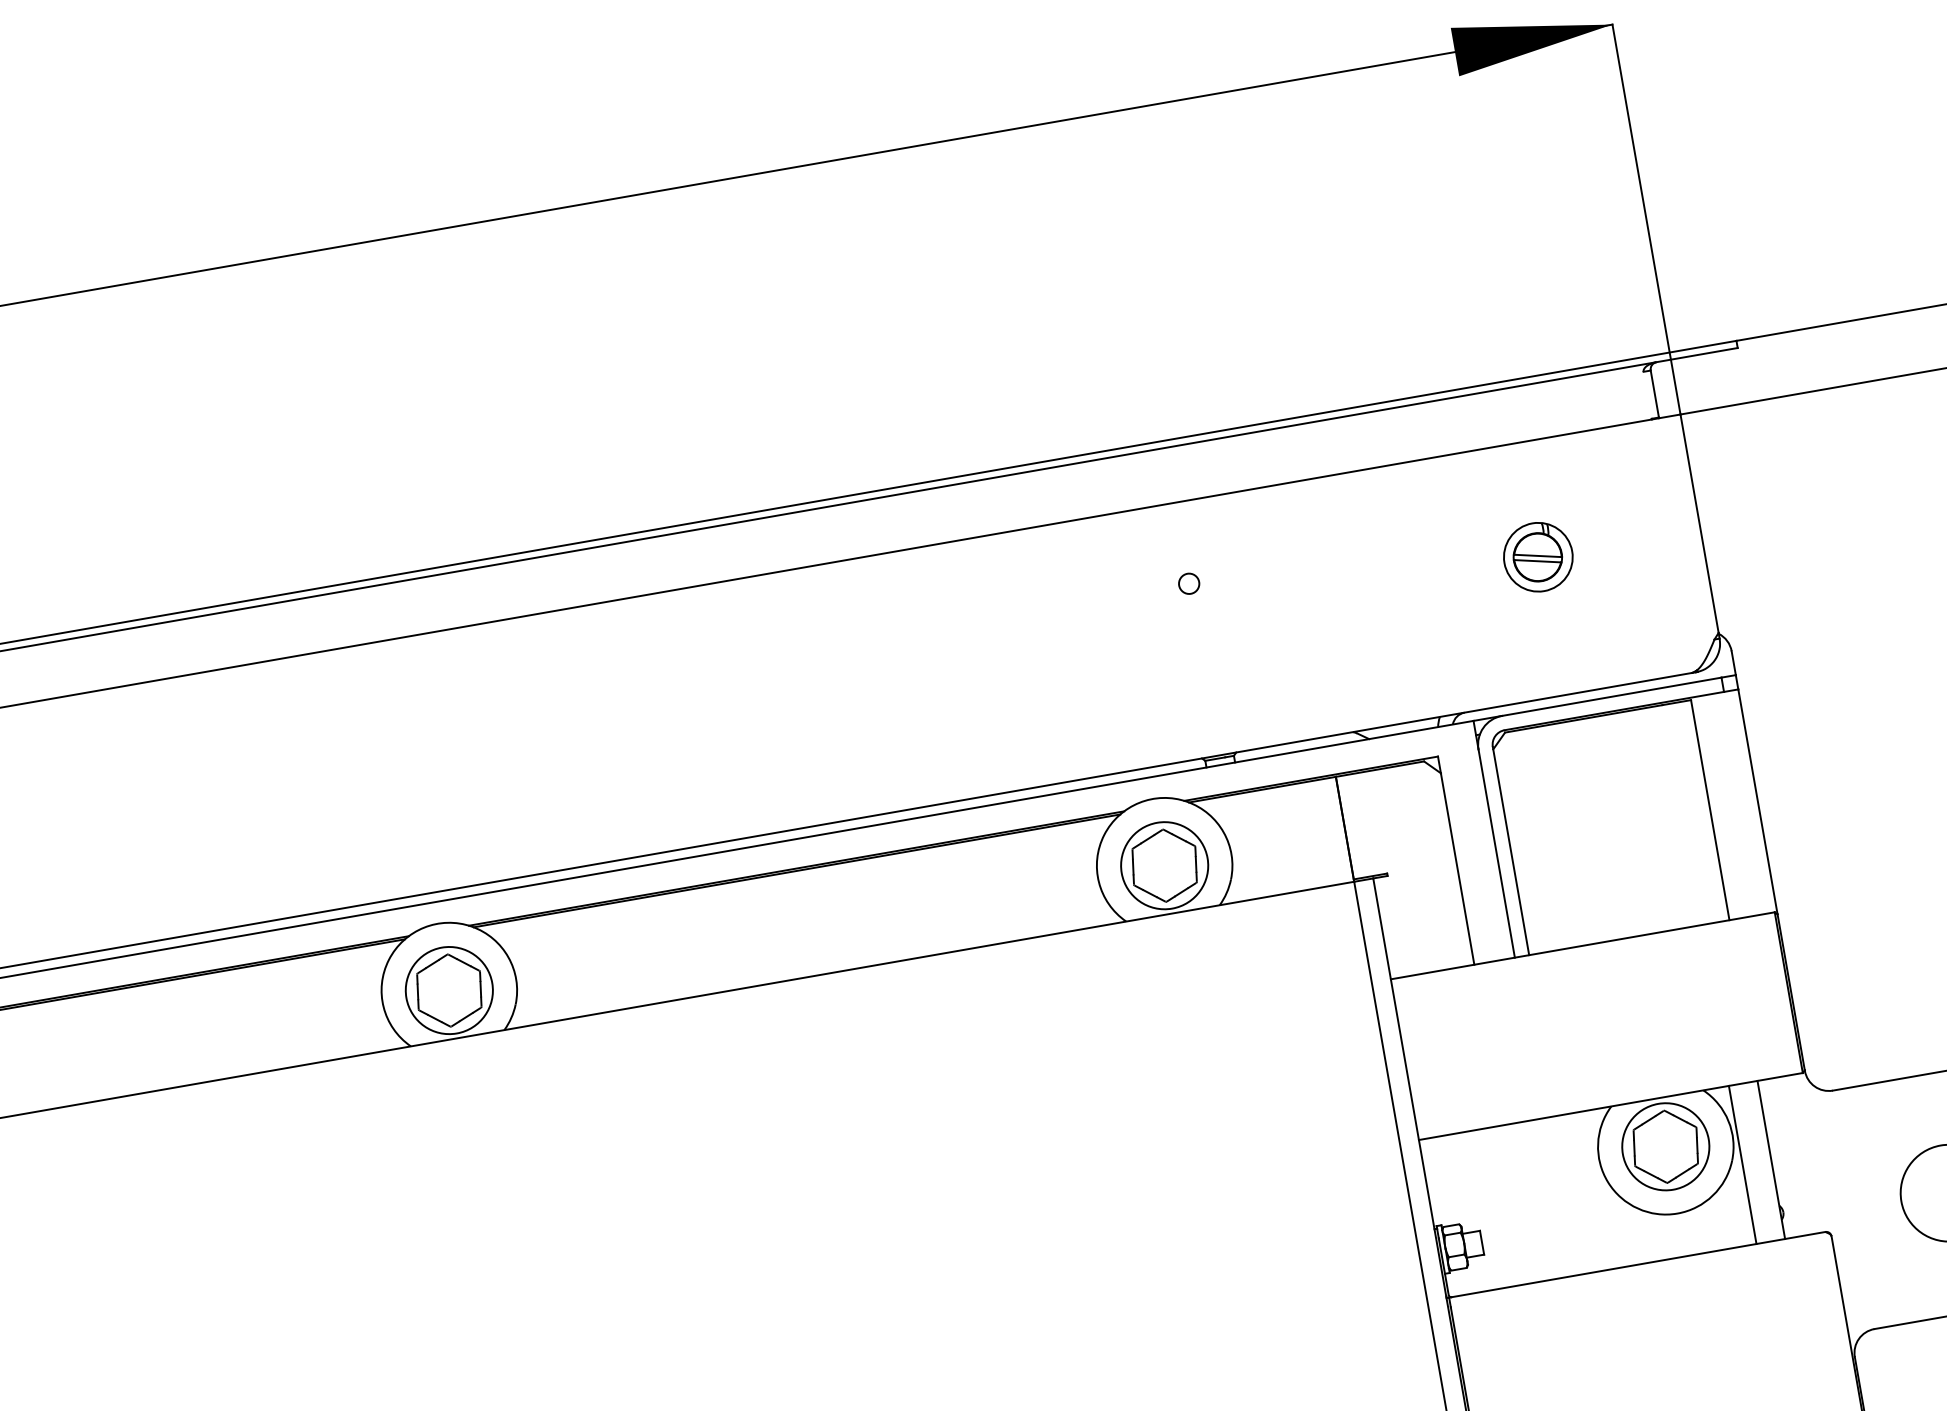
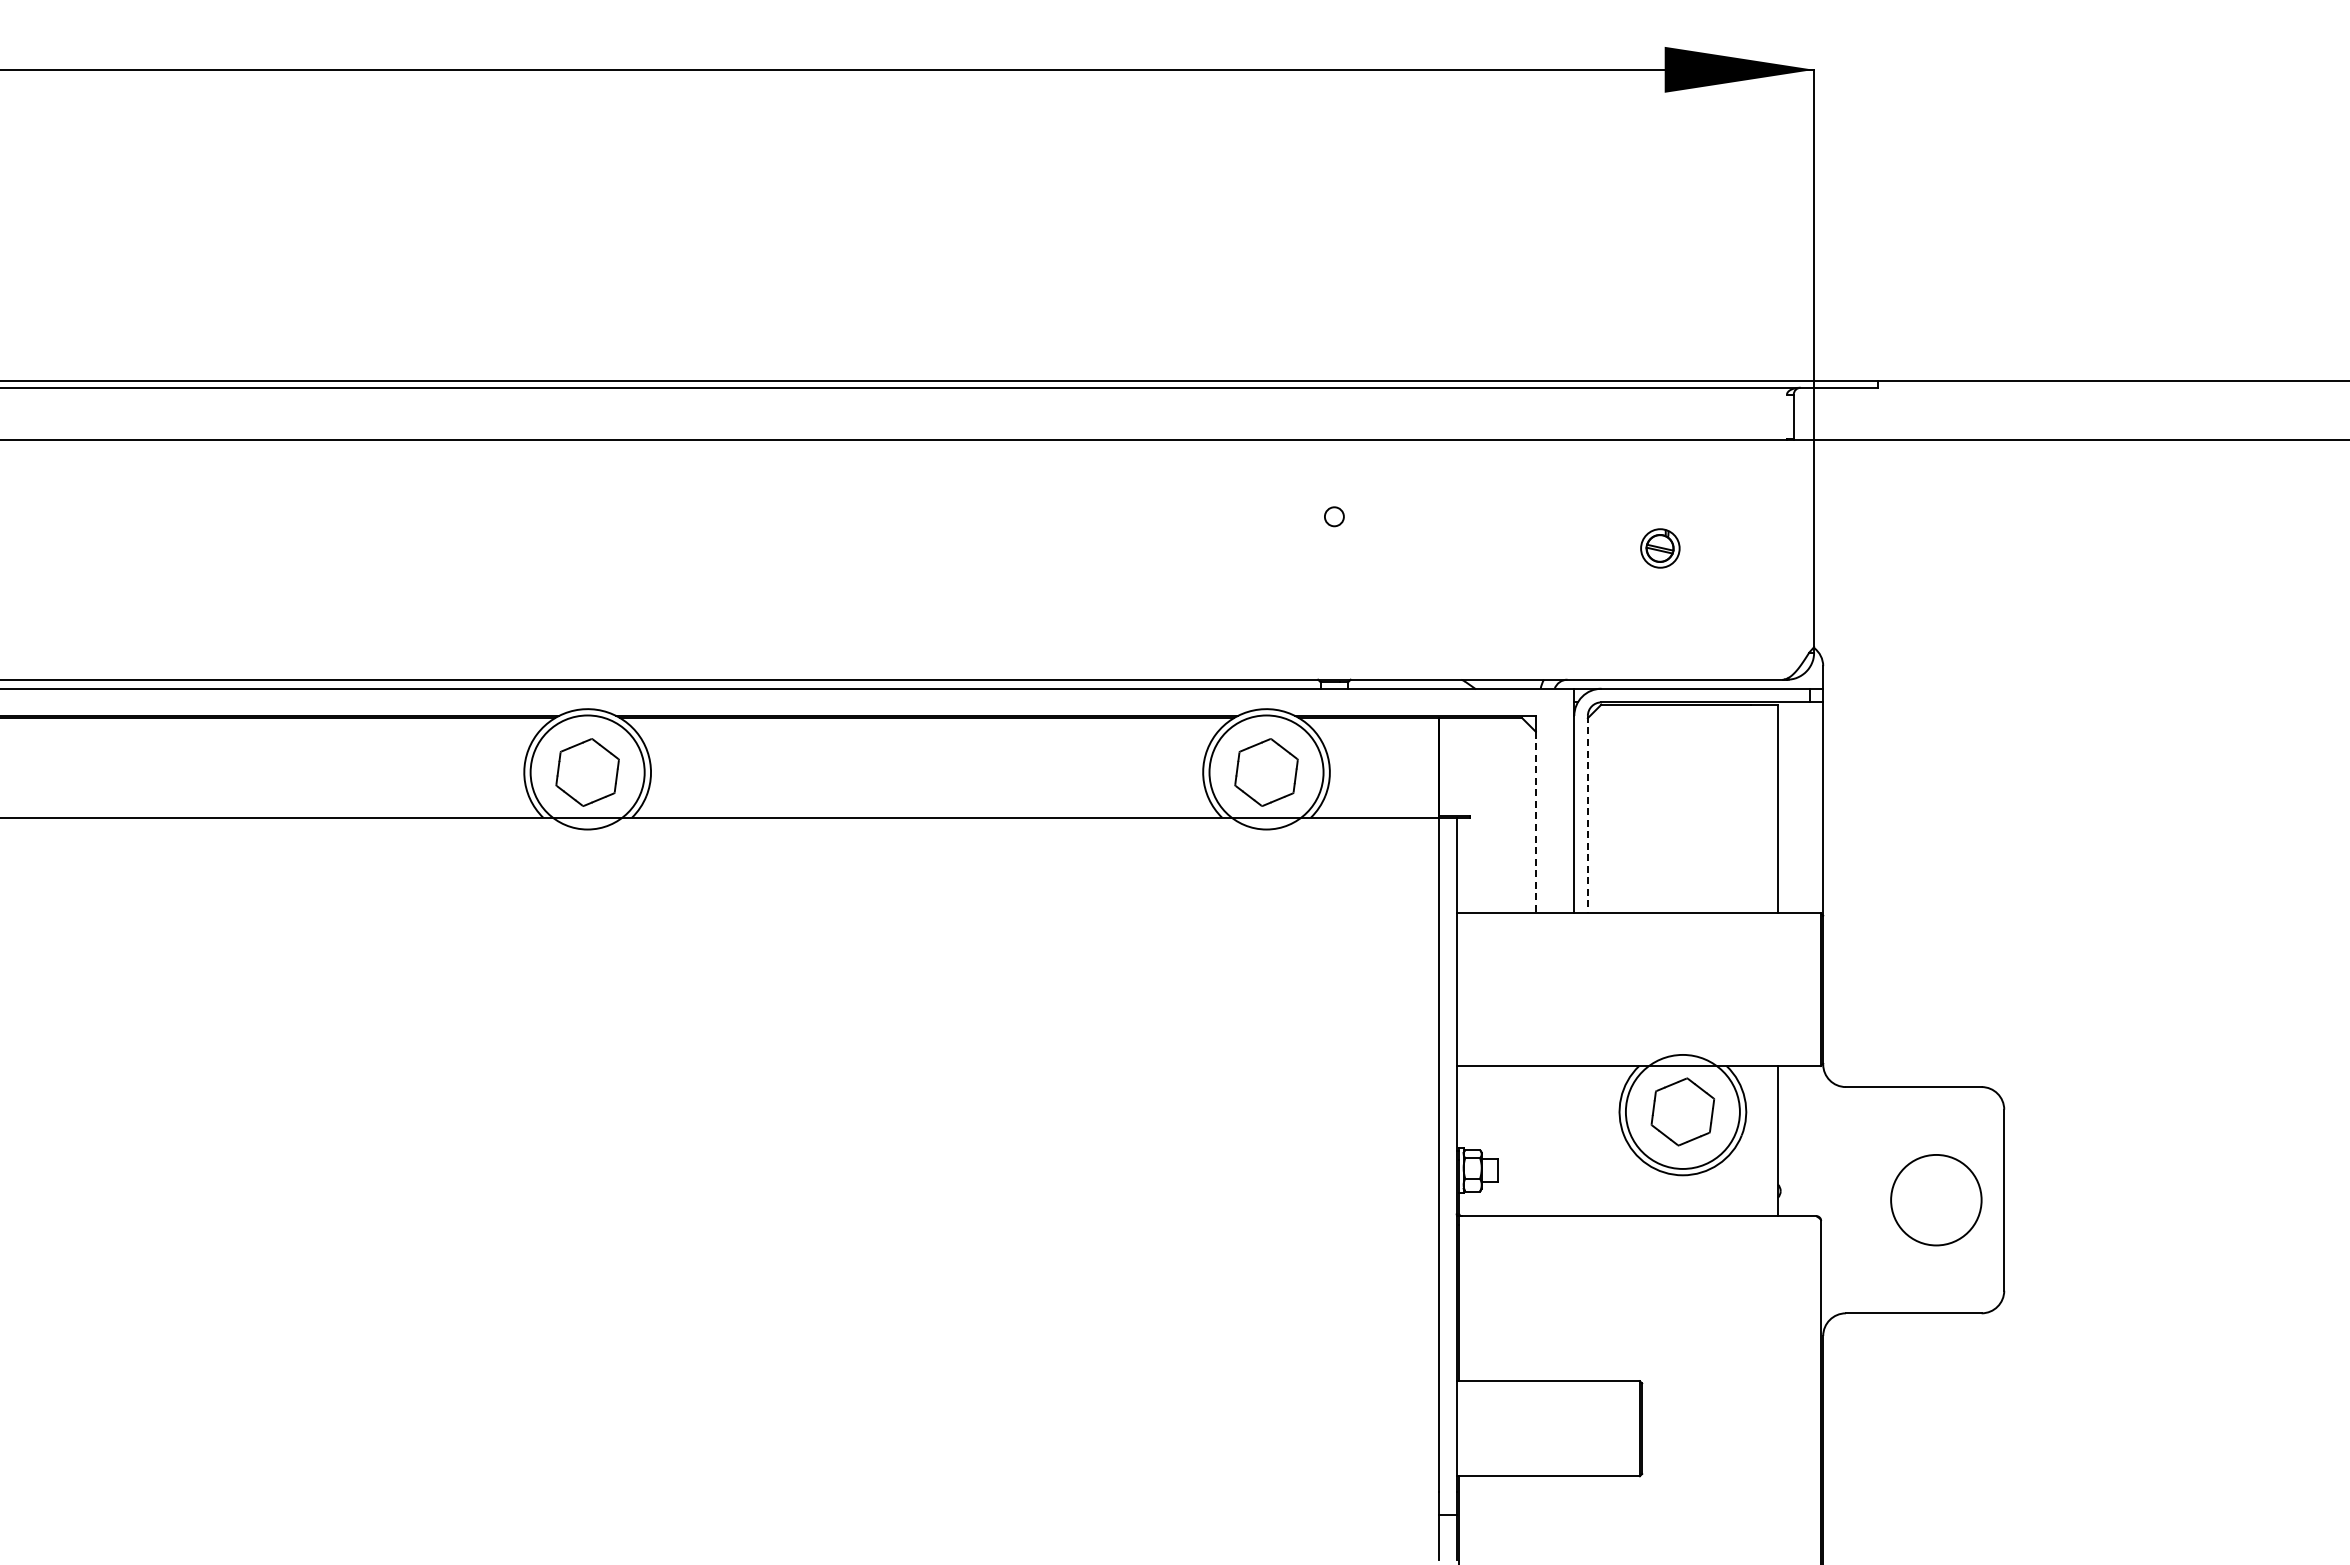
part: (1538, 557) -> (1660, 548), size x0.6
line: (1510, 850) -> (1587, 814), solid -> dashed
circle: (1164, 865) -> (1266, 772), size x1.4
line: (1457, 868) -> (1535, 822), solid -> dashed
circle: (449, 990) -> (587, 772), size x1.4
circle: (1665, 1146) -> (1682, 1111), size x1.4
line: (1742, 1165) -> (1750, 1141), removed

